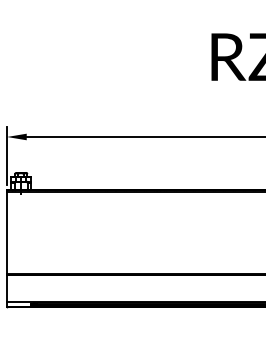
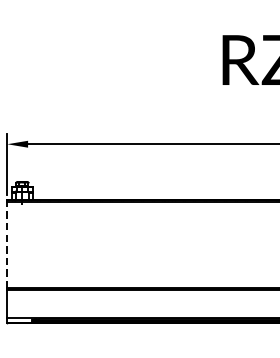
line: (7, 232) -> (7, 244), solid -> dashed

